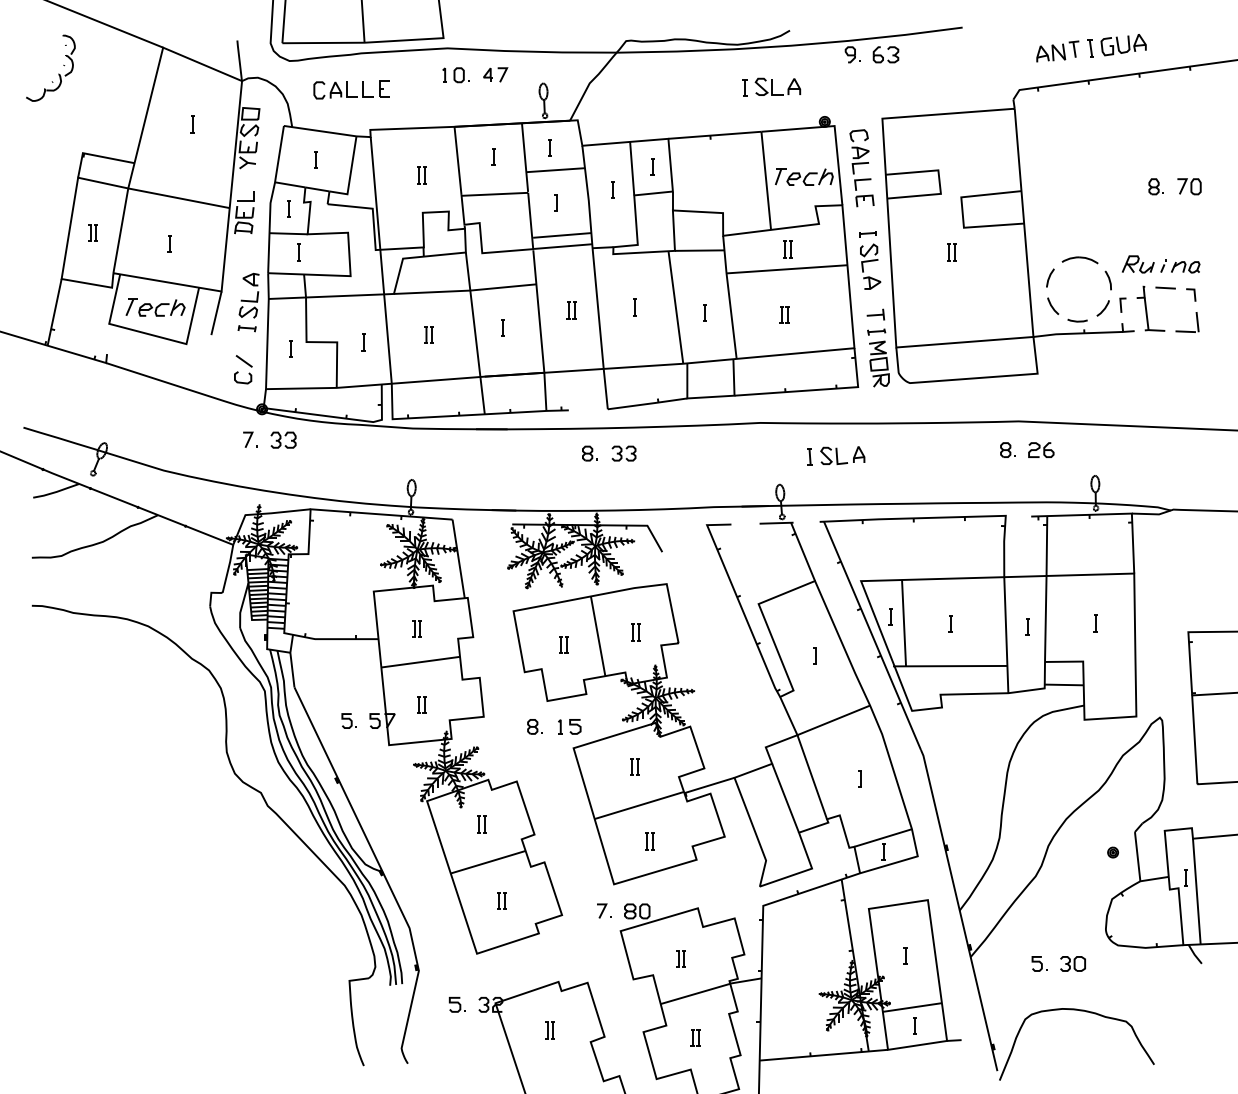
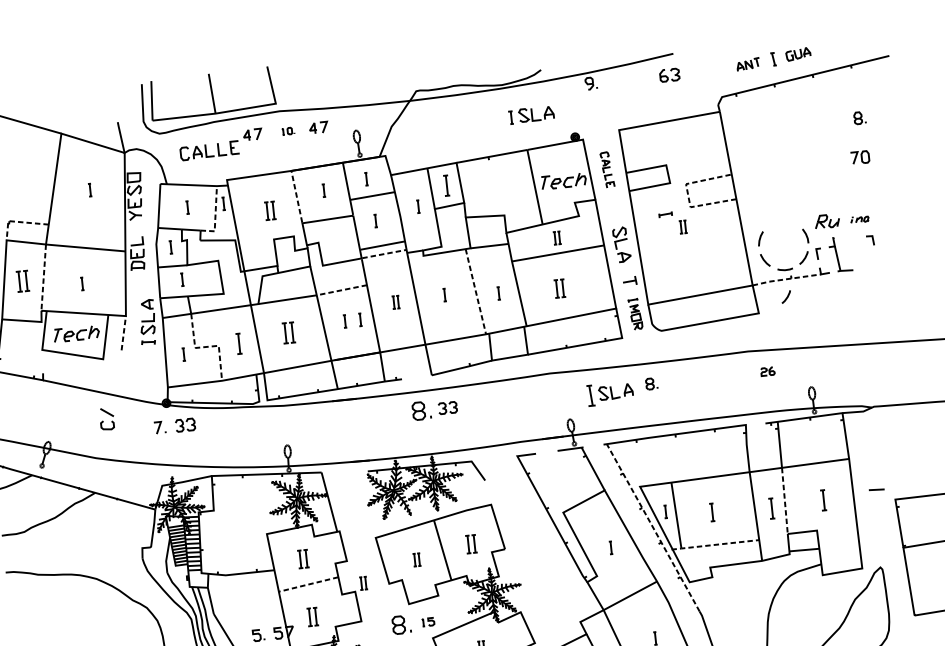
part: (1123, 45) -> (798, 54), size x0.7
part: (1057, 51) -> (748, 64), size x0.7
part: (885, 54) -> (669, 75), moved
part: (409, 74) -> (252, 134), added
part: (455, 75) -> (288, 131), size x0.6
line: (95, 155) -> (18, 221), solid -> dashed
line: (362, 159) -> (223, 203), added
line: (457, 160) -> (296, 196), solid -> dashed
part: (652, 166) -> (446, 185), size x1.6
part: (861, 168) -> (607, 170), size x0.6
line: (350, 174) -> (215, 215), solid -> dashed
part: (421, 175) -> (270, 210), size x1.4
part: (1155, 186) -> (859, 117), moved
line: (962, 212) -> (688, 195), solid -> dashed
line: (120, 231) -> (43, 278), solid -> dashed
part: (92, 232) -> (22, 281), size x1.6
part: (867, 234) -> (665, 215), moved
line: (563, 246) -> (384, 253), solid -> dashed
part: (1079, 260) -> (781, 223), removed
part: (1180, 266) -> (859, 219), size x0.6
line: (501, 287) -> (340, 290), solid -> dashed
line: (1165, 287) -> (876, 489), moved
line: (675, 307) -> (475, 291), solid -> dashed
line: (216, 312) -> (123, 332), solid -> dashed
part: (784, 314) -> (559, 288), size x1.4
line: (522, 327) -> (359, 319), added
part: (1187, 330) -> (870, 268), removed
line: (1078, 333) -> (786, 279), solid -> dashed
part: (428, 334) -> (288, 332), size x1.6
line: (322, 342) -> (207, 347), solid -> dashed
part: (363, 342) -> (238, 343), size x1.6
line: (1075, 356) -> (786, 297), added
part: (878, 357) -> (635, 313), size x0.7
part: (243, 369) -> (107, 418), moved
part: (1007, 449) -> (651, 383), moved
part: (1041, 449) -> (767, 371), size x0.7
part: (589, 453) -> (421, 410), size x1.6
part: (809, 456) -> (590, 395), size x1.6
line: (1045, 619) -> (784, 501), solid -> dashed
part: (950, 623) -> (712, 512), size x1.4
part: (1095, 623) -> (823, 500), size x1.6
part: (1027, 626) -> (771, 508), size x1.6
part: (416, 628) -> (302, 558), size x1.4
part: (635, 632) -> (471, 544), size x1.4
line: (872, 635) -> (653, 527), solid -> dashed
line: (419, 662) -> (307, 584), solid -> dashed
line: (948, 666) -> (714, 545), solid -> dashed
part: (491, 667) -> (363, 582), added
part: (421, 704) -> (312, 616), size x1.4
part: (534, 726) -> (401, 624), size x1.6
part: (569, 726) -> (428, 621), size x0.7

